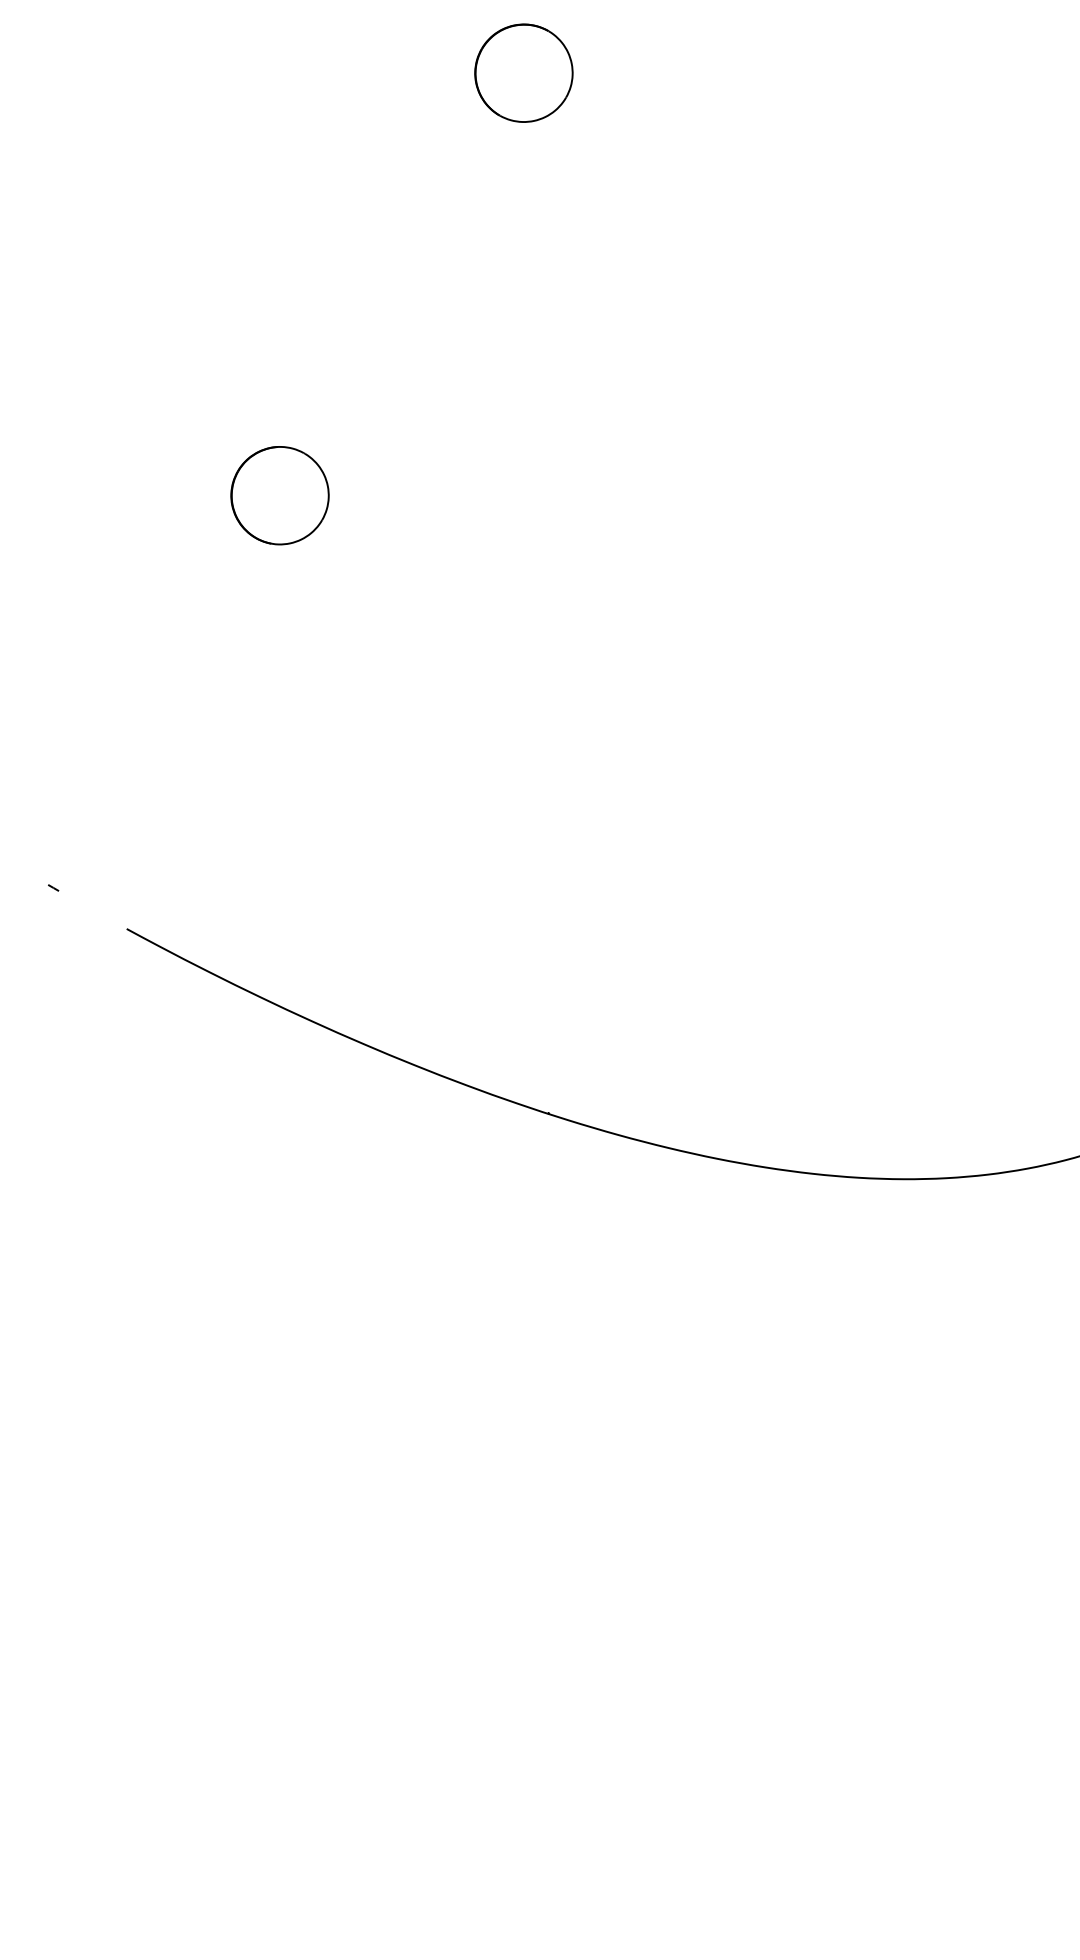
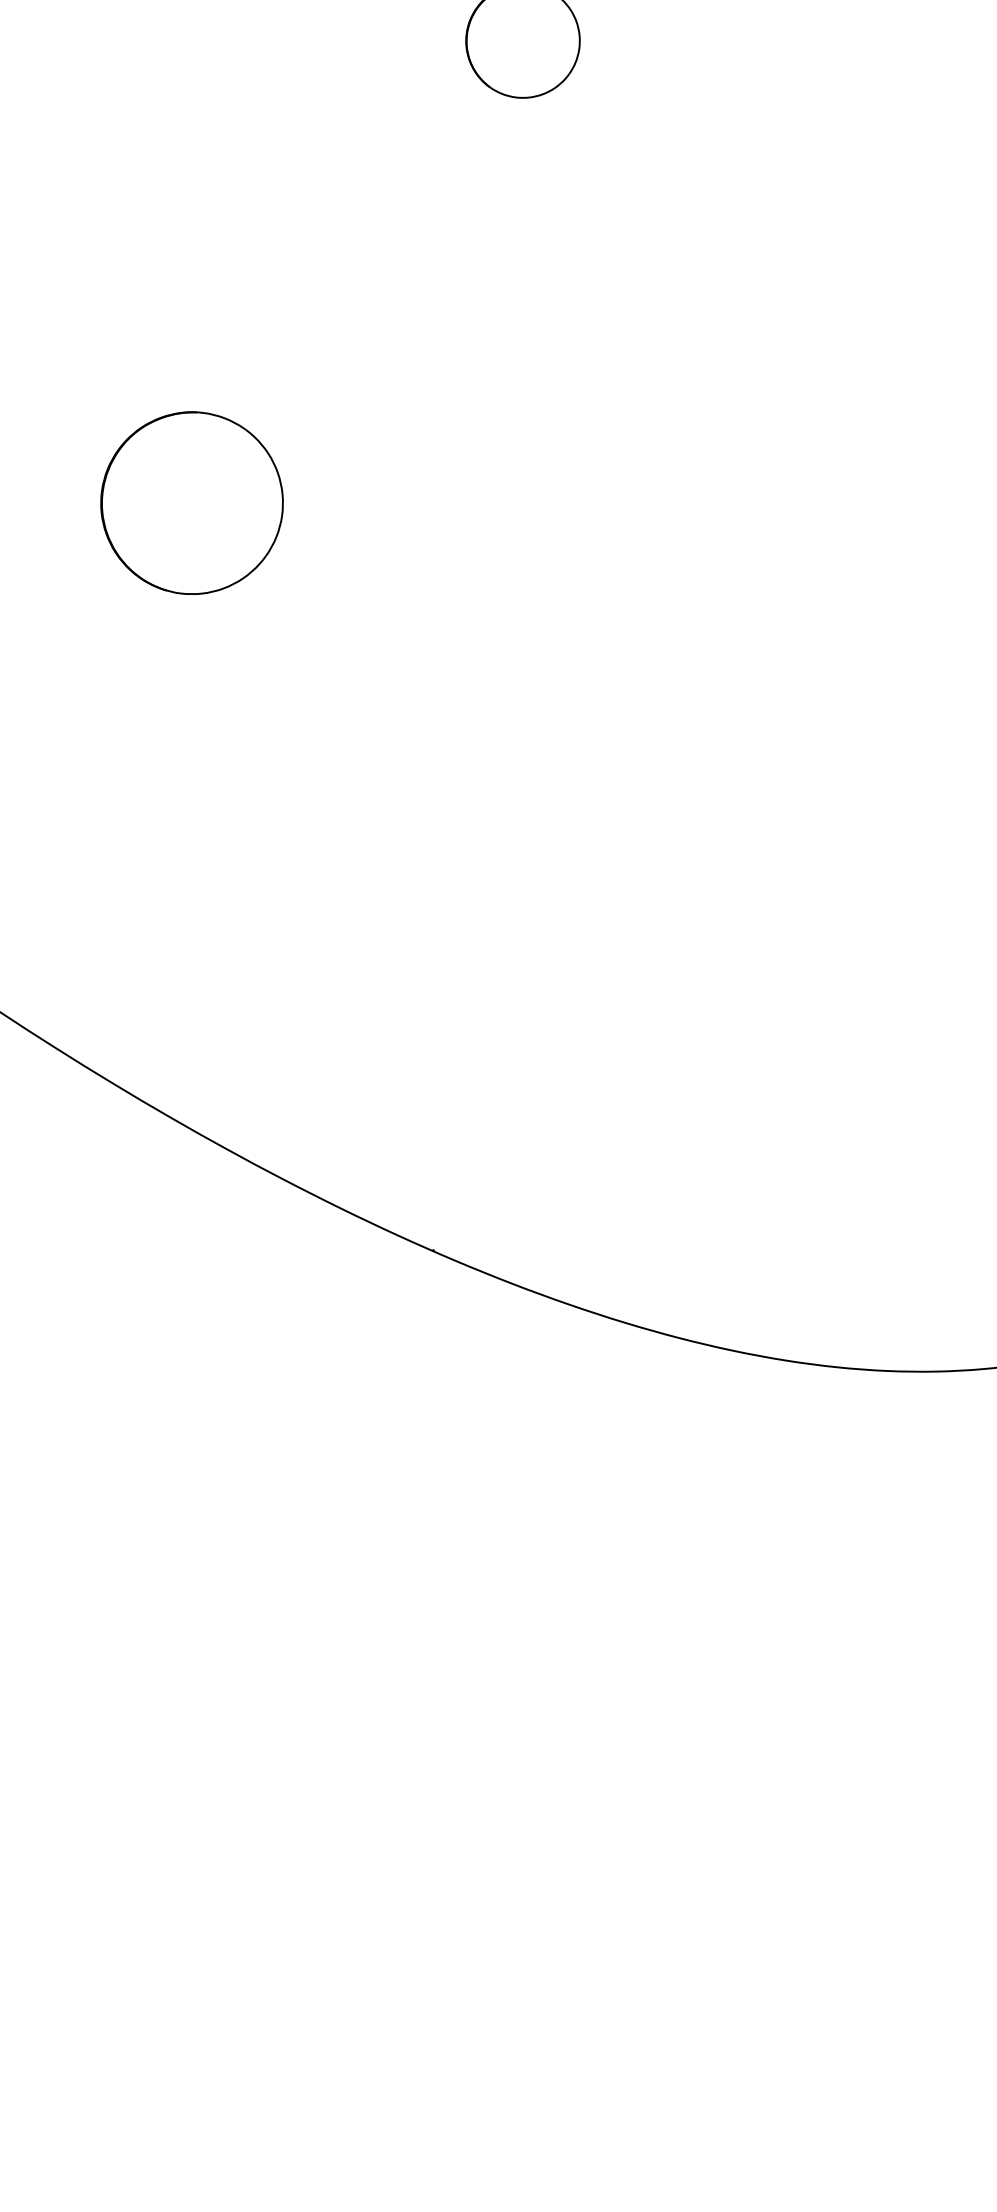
part: (279, 495) -> (191, 503), size x1.6

